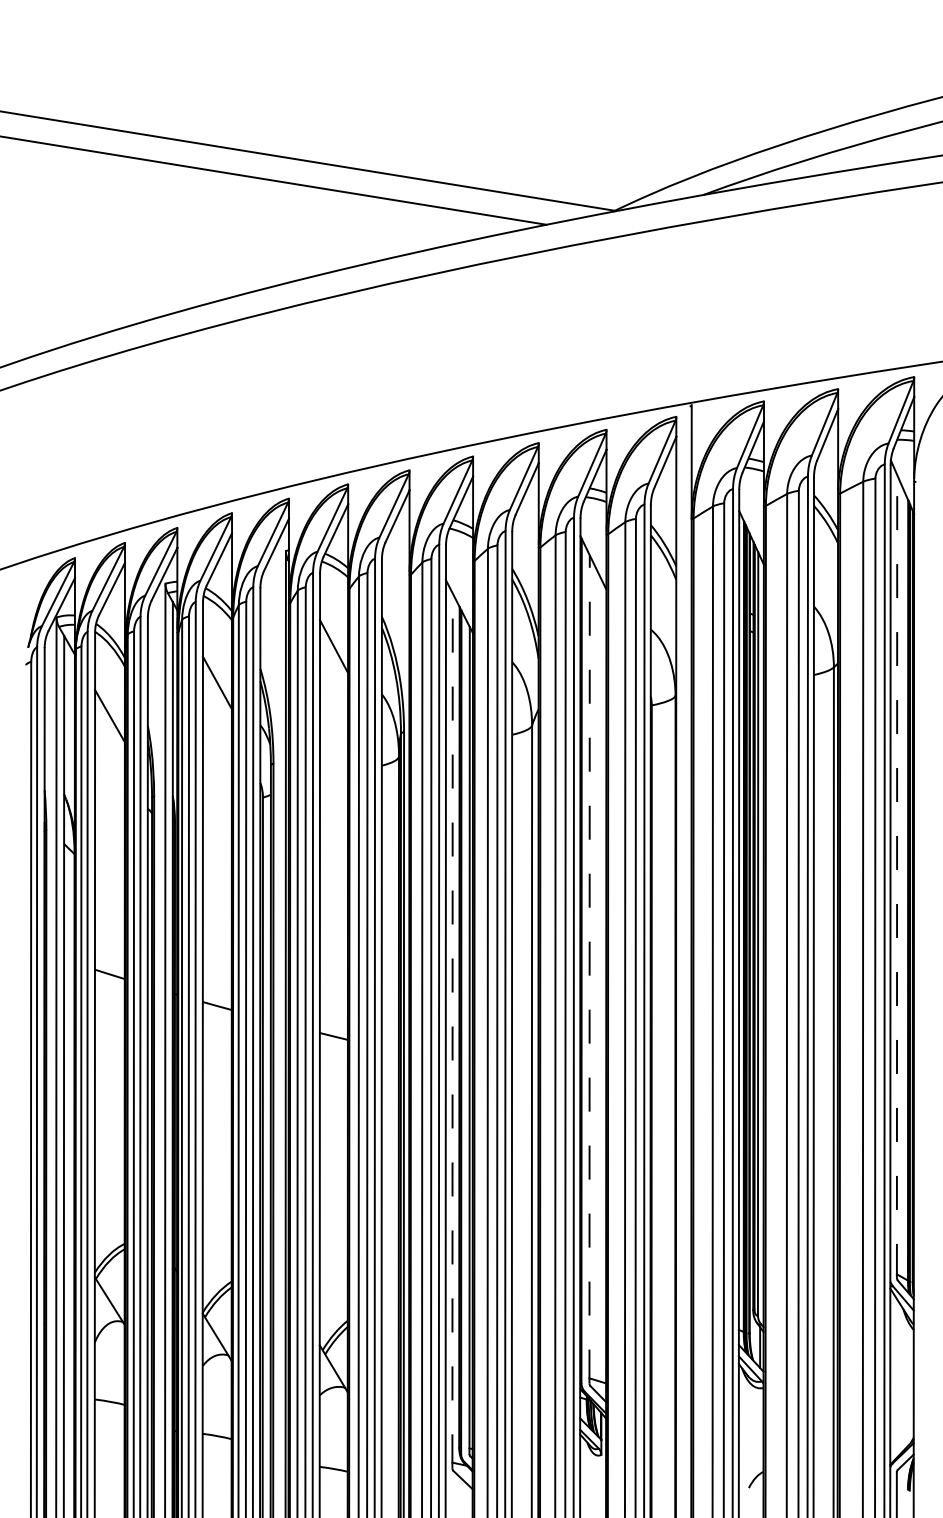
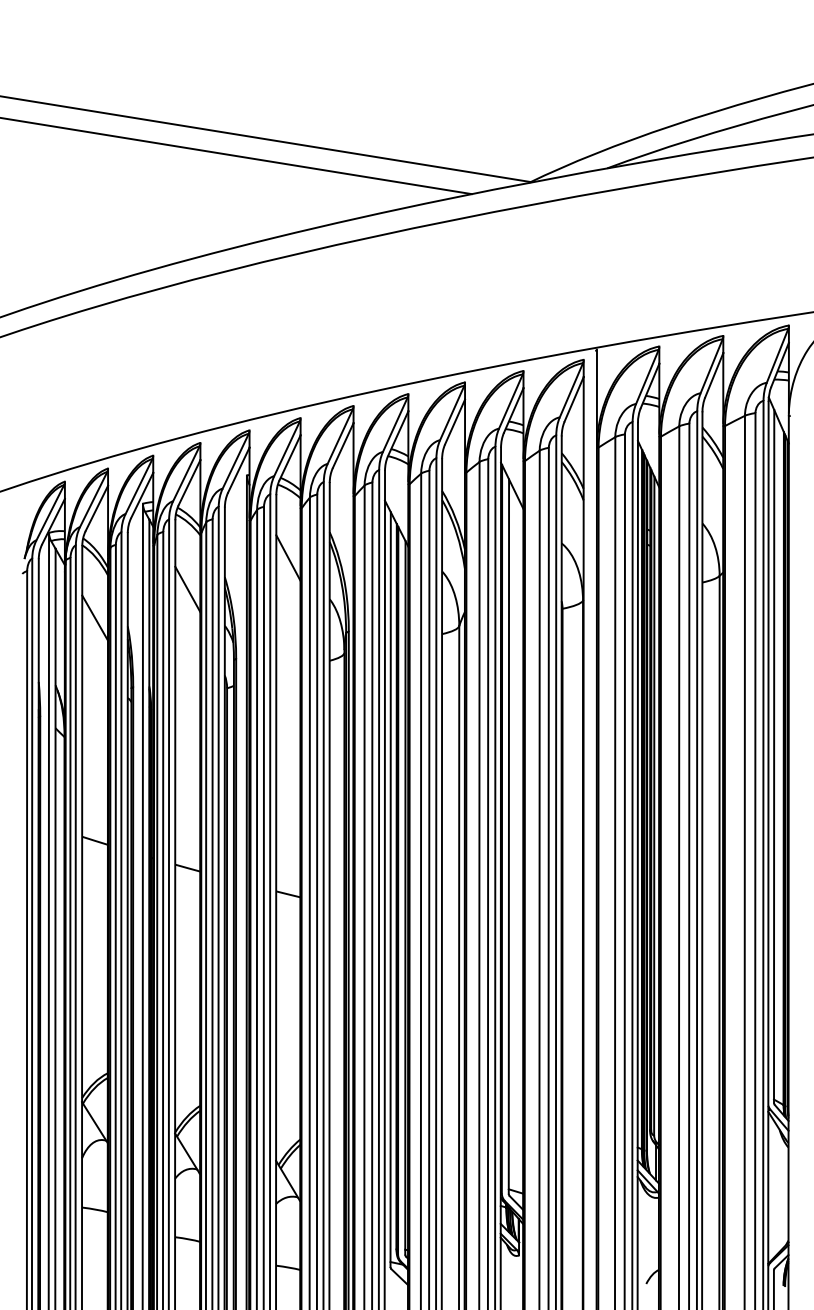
line: (897, 875) -> (774, 755), dashed -> solid
line: (589, 968) -> (508, 835), dashed -> solid
line: (452, 1030) -> (390, 889), dashed -> solid

